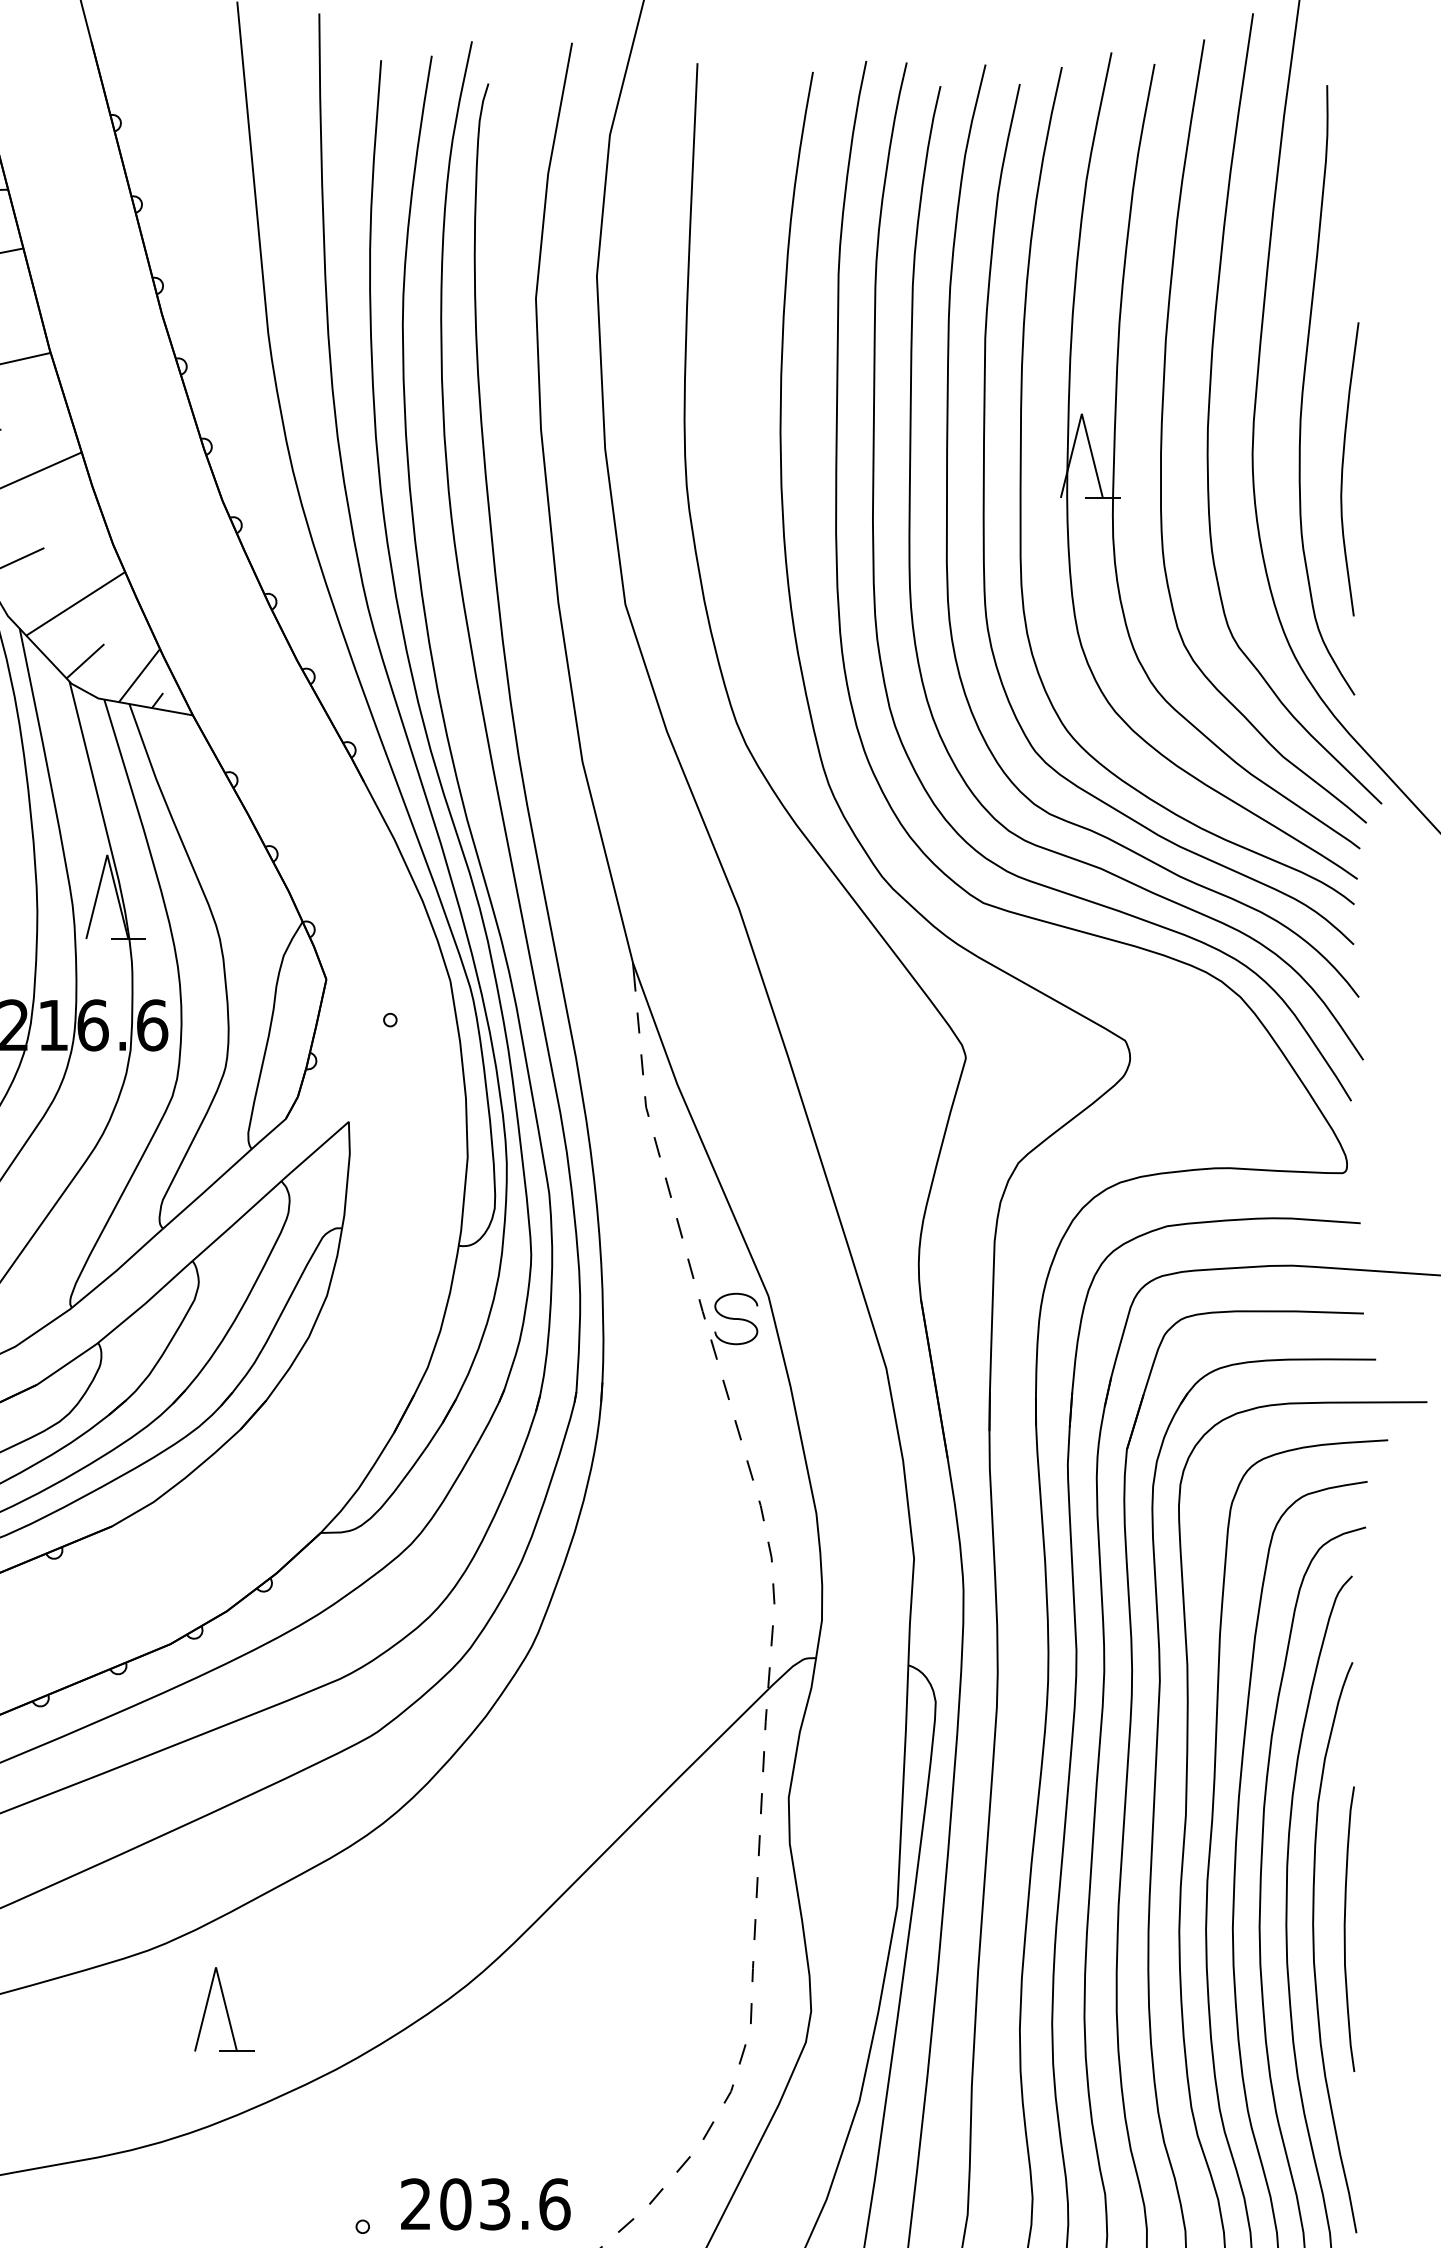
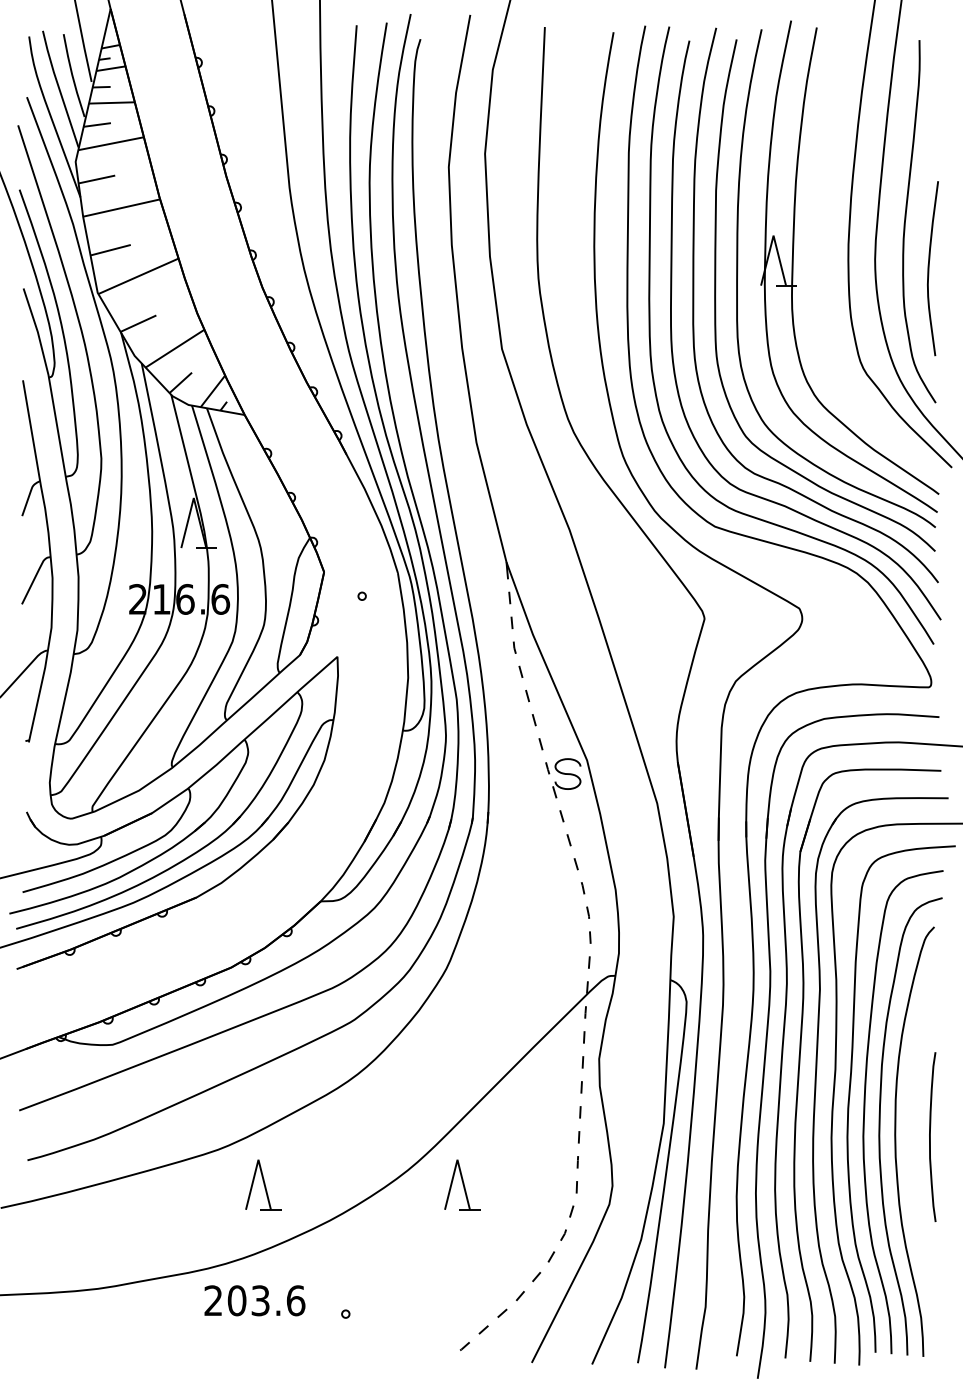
curve: (1164, 422) -> (822, 240), removed
curve: (1315, 1946) -> (912, 1147), removed
part: (558, 2008) -> (462, 1184), added
text: (485, 2203) -> (254, 1300), moved

